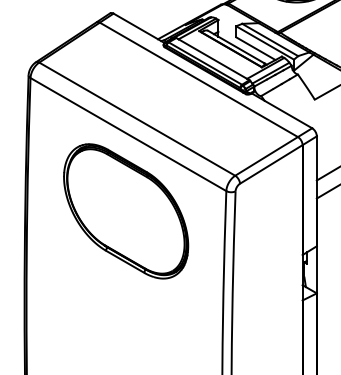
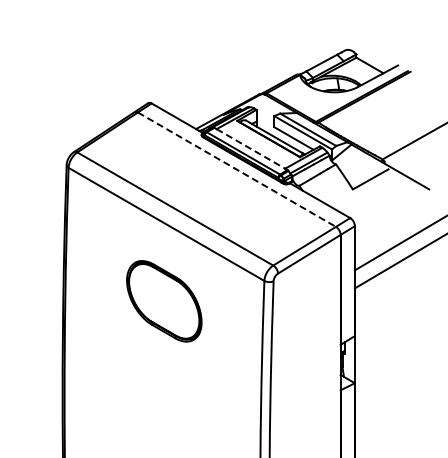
line: (212, 58) -> (250, 148), solid -> dashed
line: (199, 79) -> (237, 169), solid -> dashed
part: (126, 211) -> (164, 301), size x0.6

